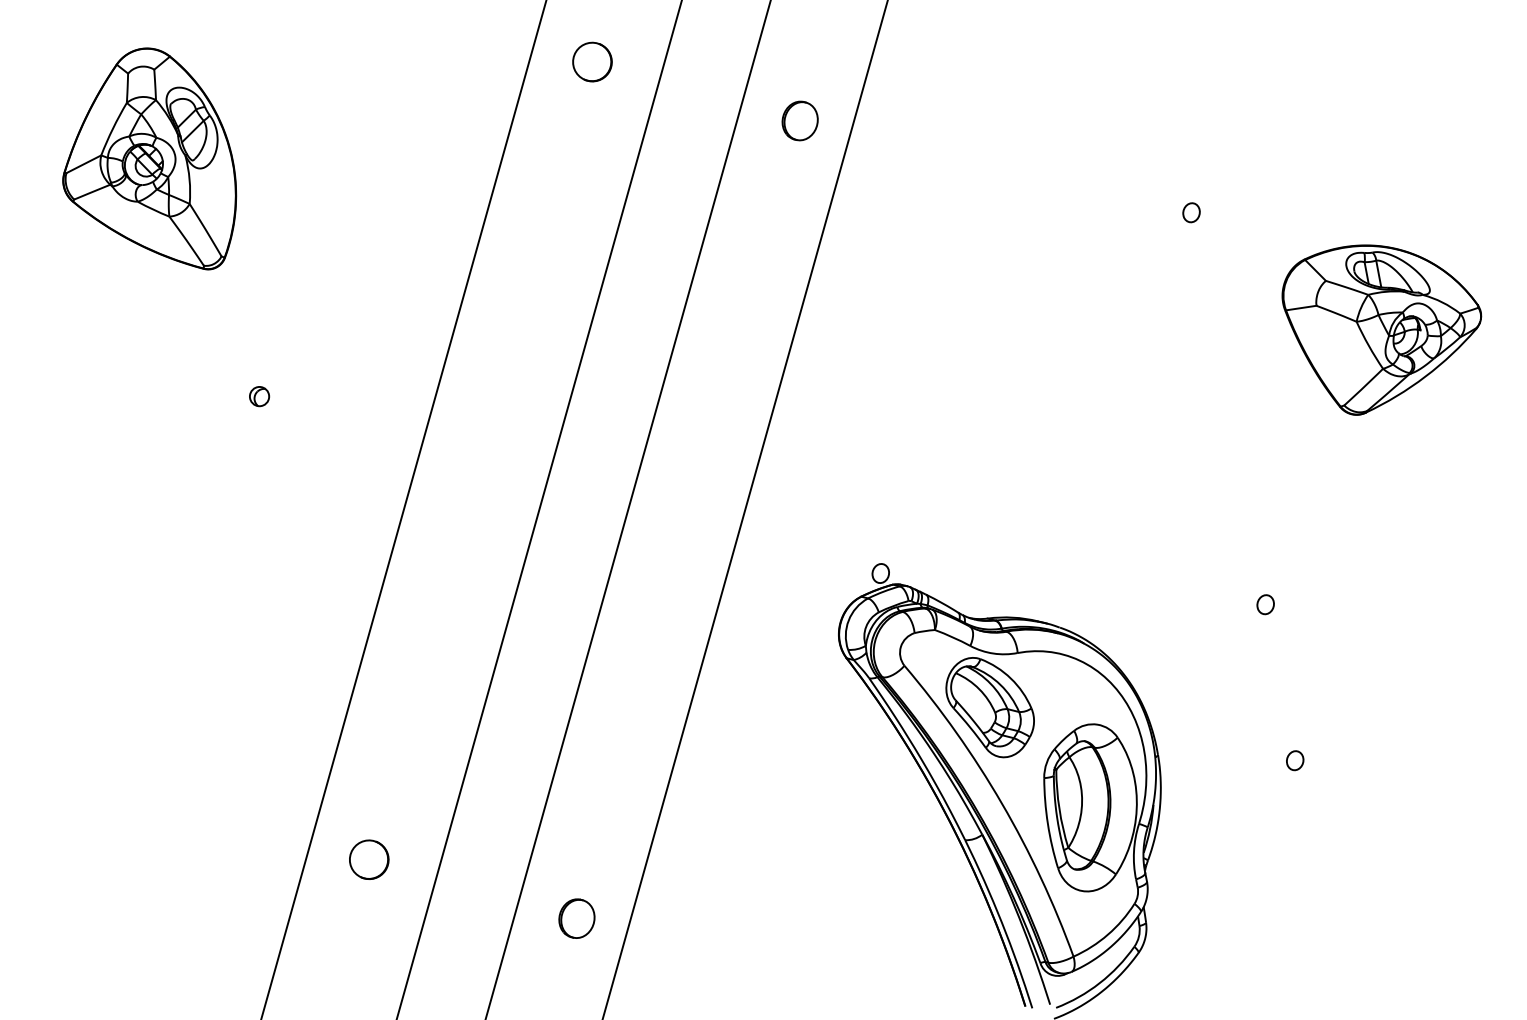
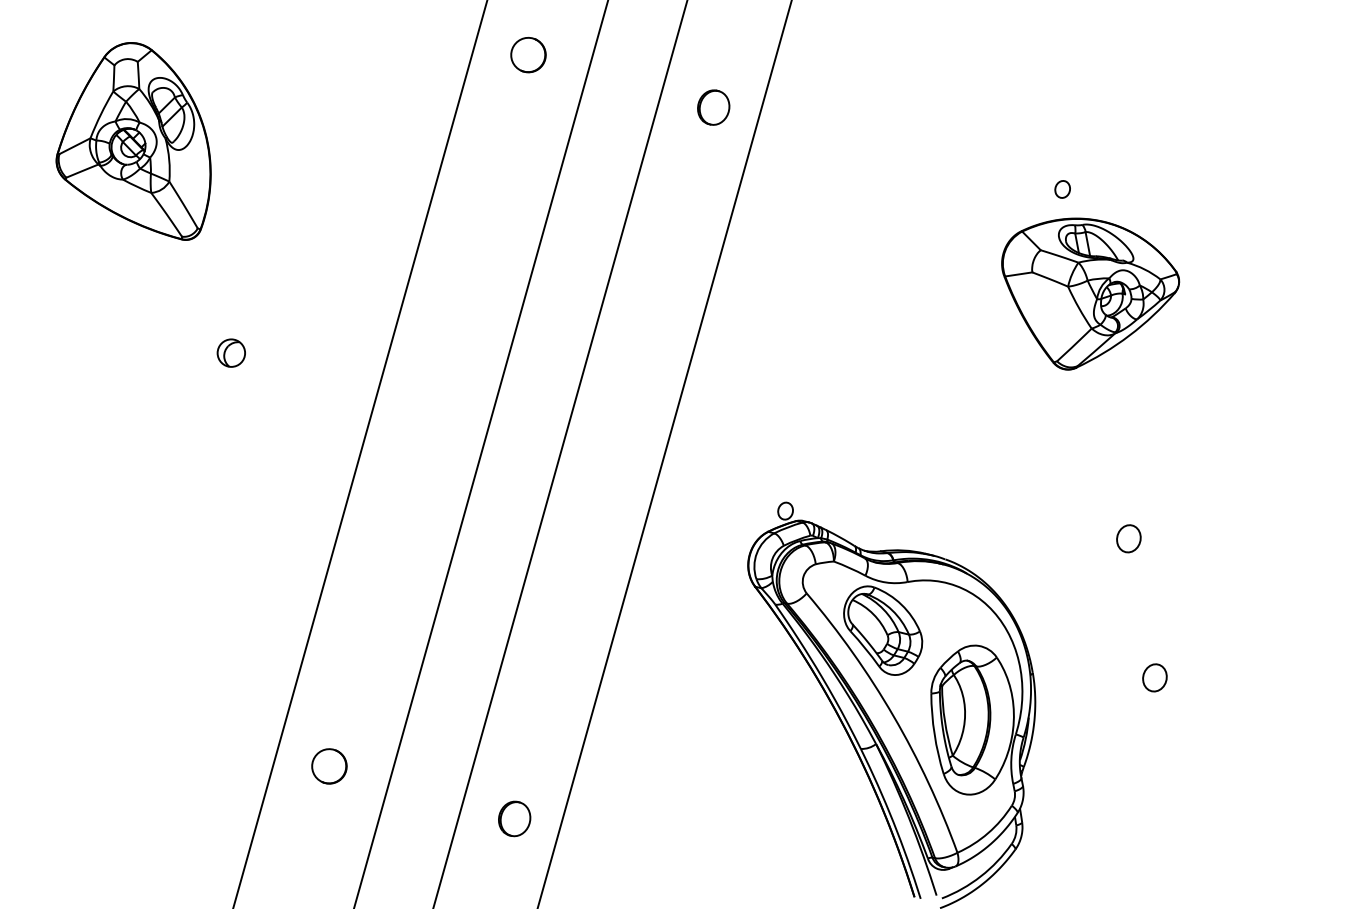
part: (1381, 329) -> (1090, 293), moved
part: (259, 396) -> (231, 353), size x1.6
part: (1265, 604) -> (1128, 538), size x1.6
part: (1295, 760) -> (1155, 677), size x1.6

